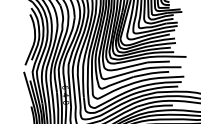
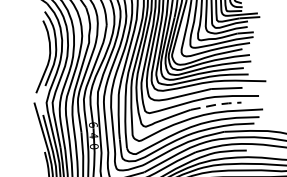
line: (151, 73) -> (216, 104), solid -> dashed

